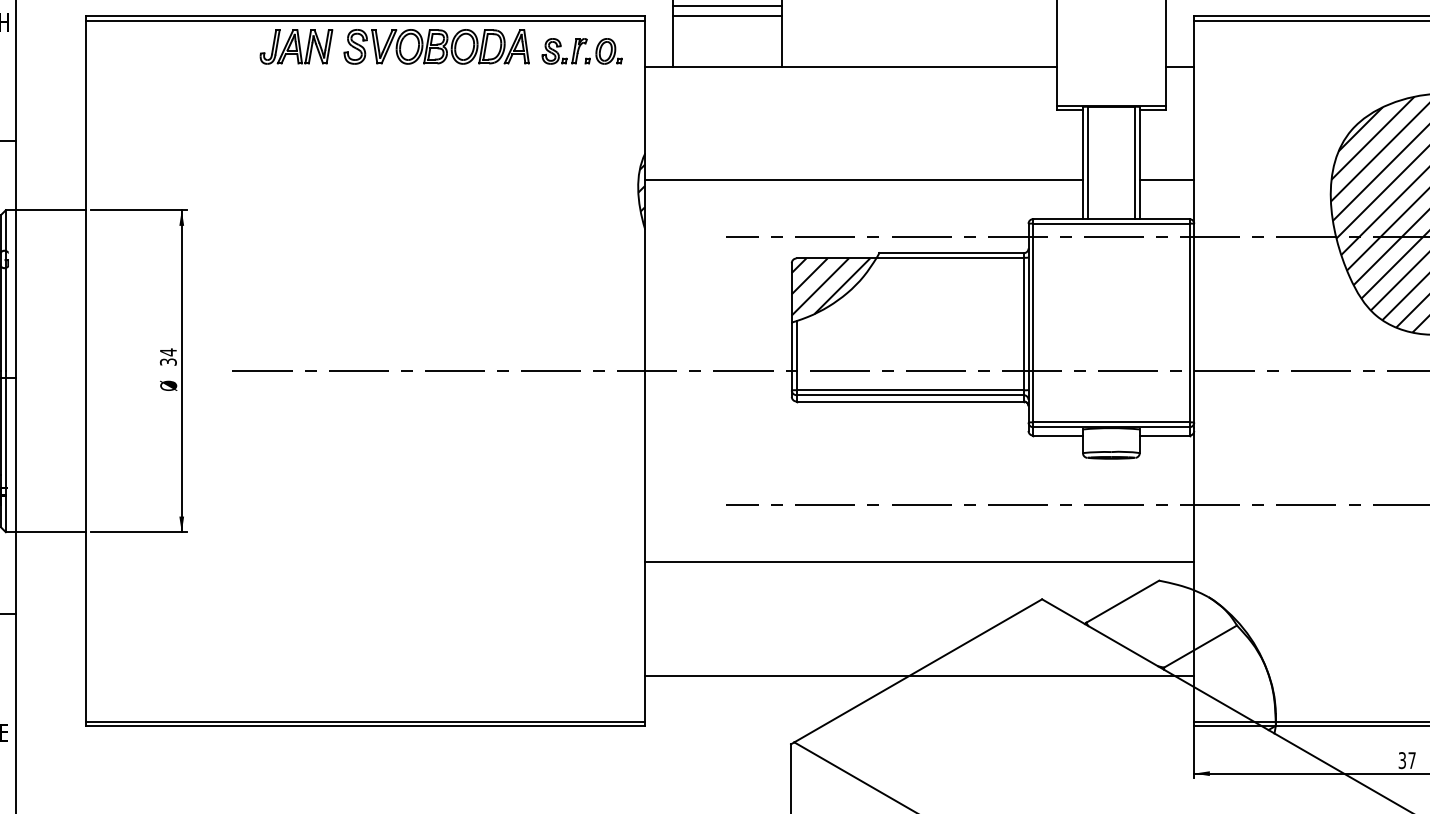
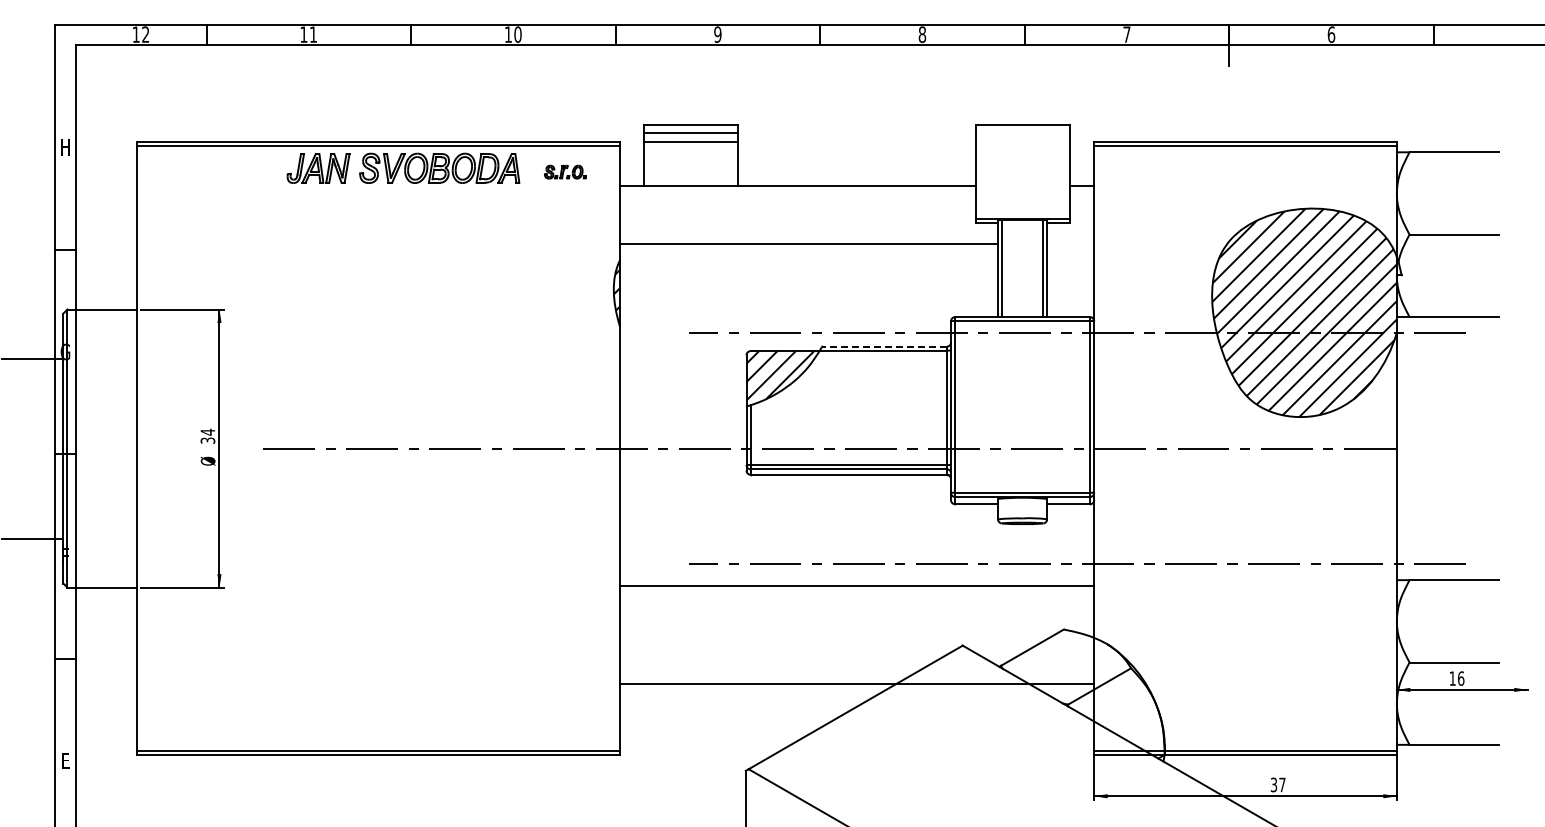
part: (582, 50) -> (565, 171), size x0.6
line: (863, 180) -> (808, 243), moved
line: (1166, 180) -> (1070, 283), removed
line: (951, 253) -> (884, 346), solid -> dashed
line: (919, 562) -> (856, 586), moved
line: (919, 675) -> (856, 683), moved

